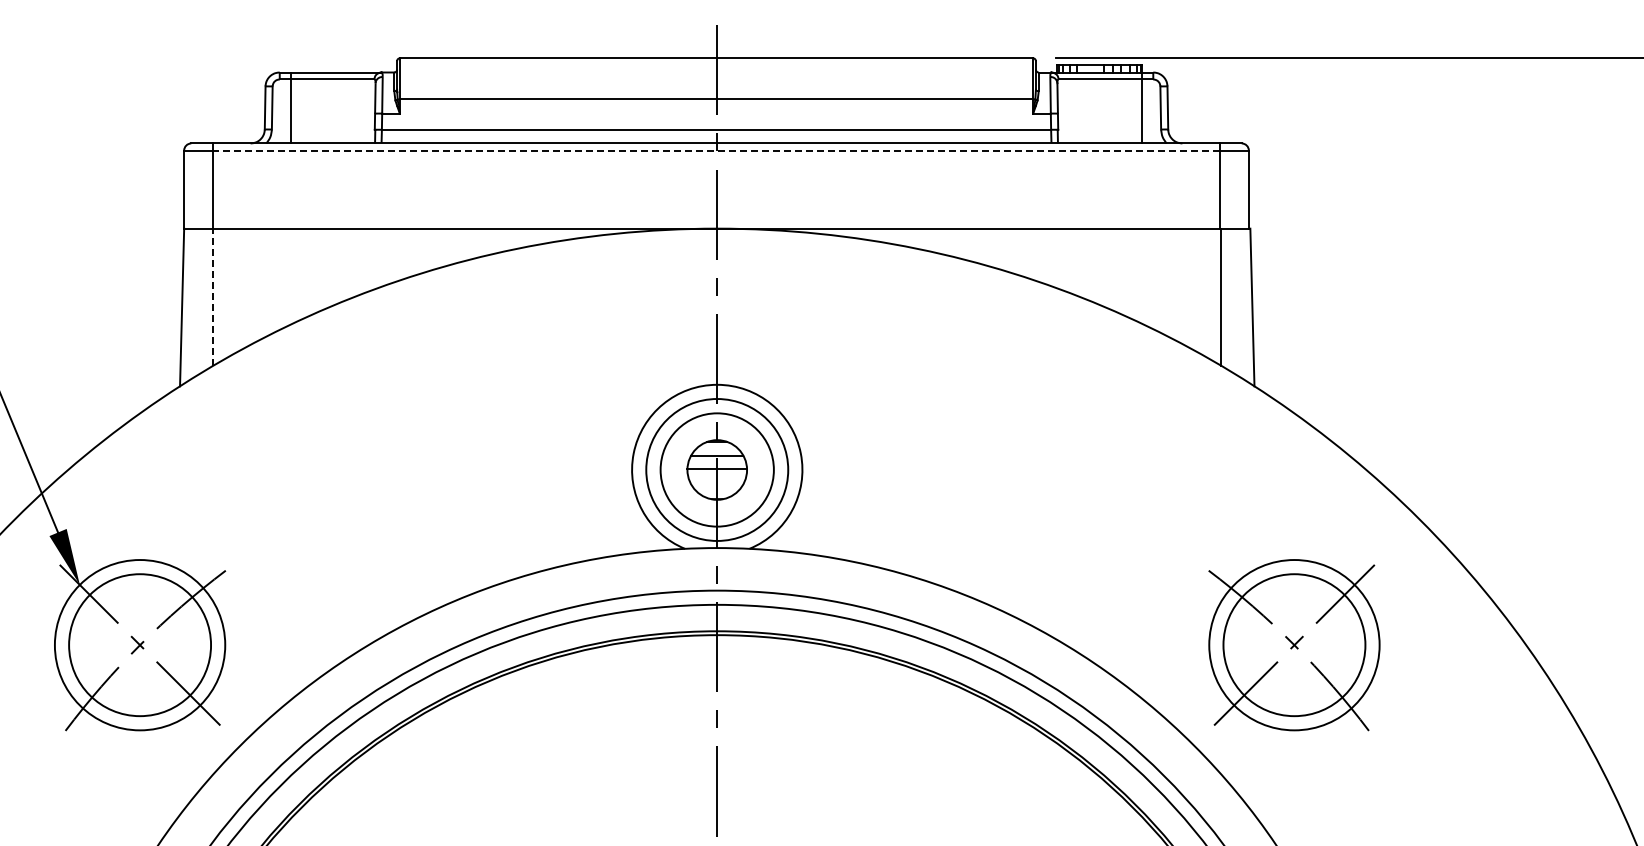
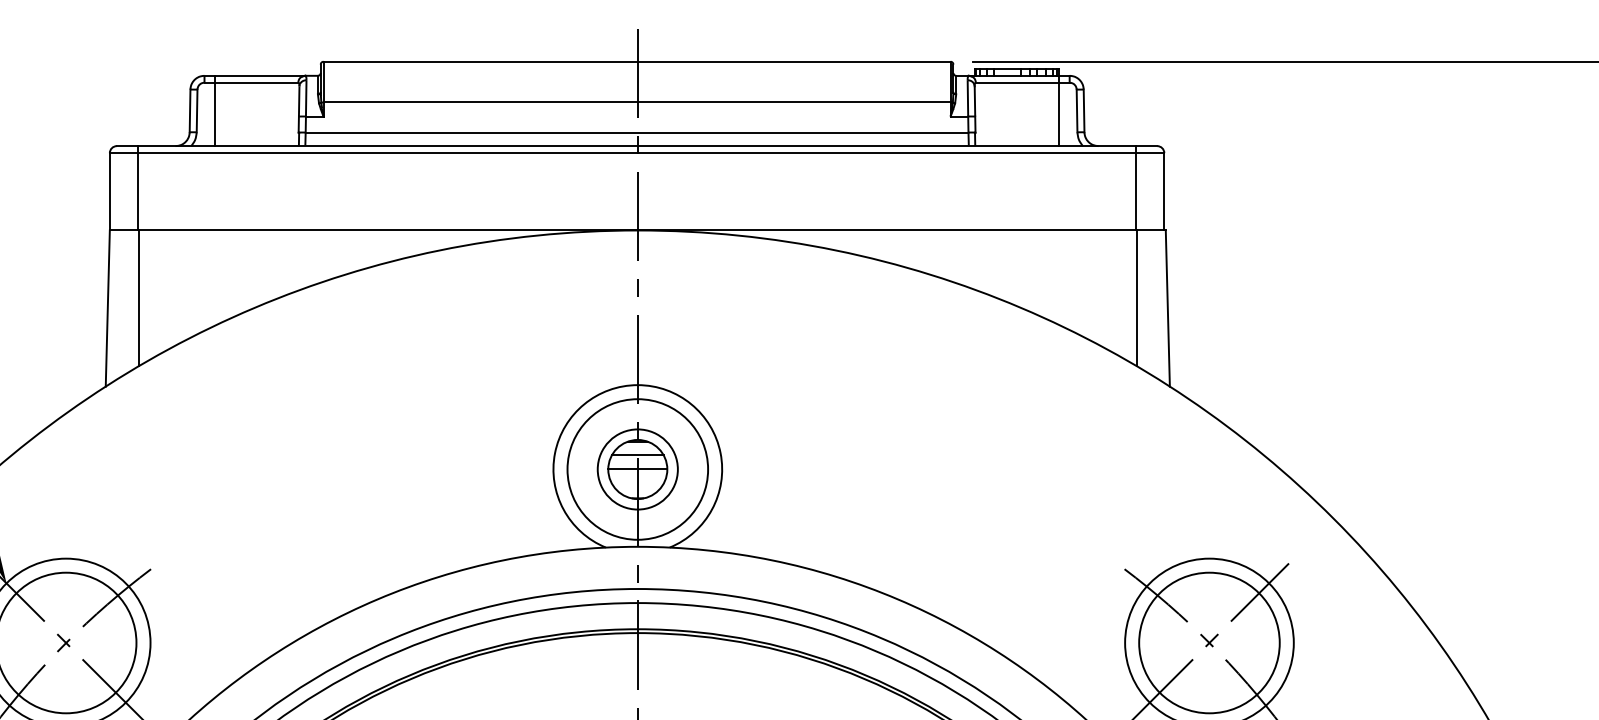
line: (716, 150) -> (637, 153), dashed -> solid
line: (213, 297) -> (138, 298), dashed -> solid
circle: (716, 469) -> (637, 469), size x0.71

